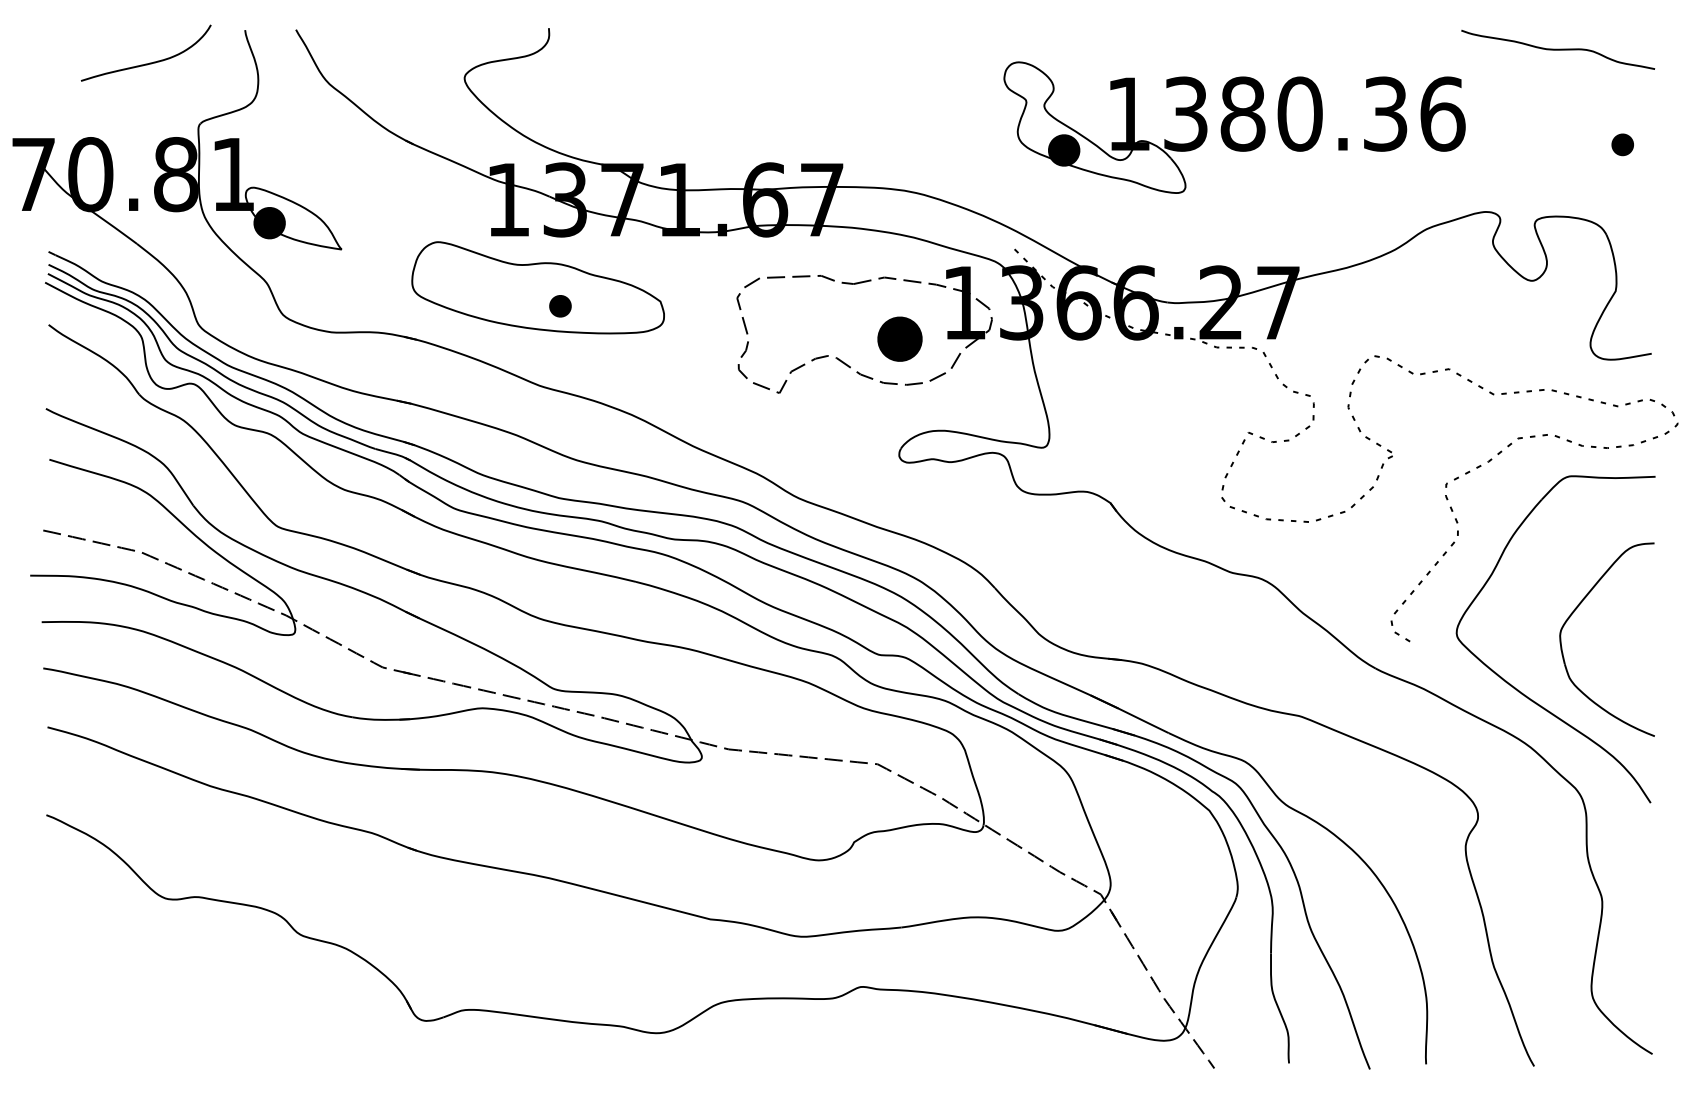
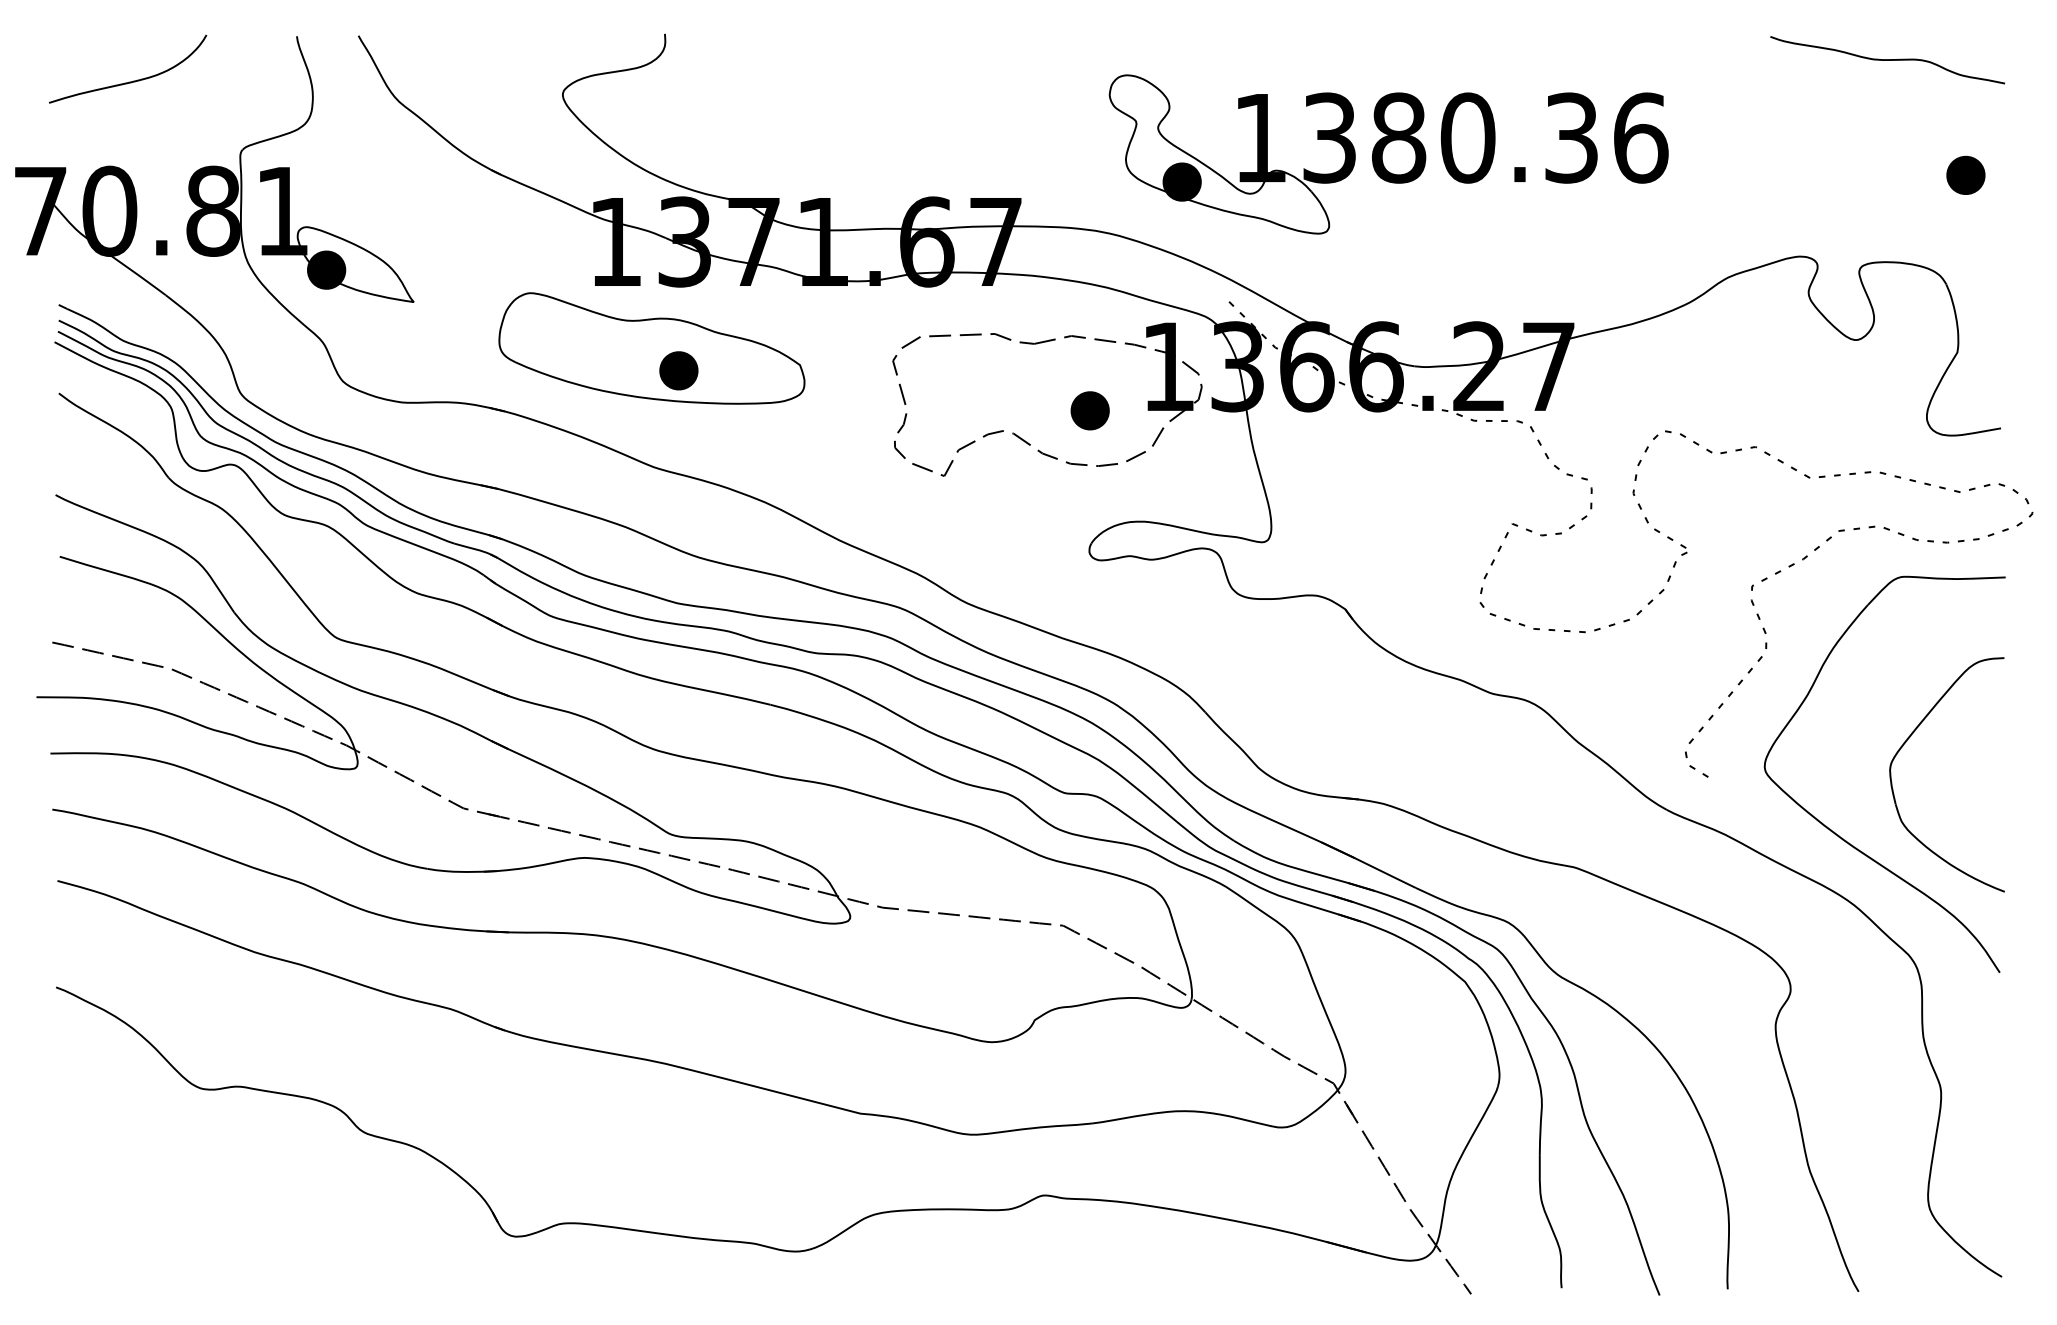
curve: (150, 62) -> (133, 80), moved
part: (1234, 127) -> (1388, 154), moved
part: (1622, 144) -> (1965, 174), size x1.43
part: (560, 305) -> (678, 370), size x1.43
part: (899, 338) -> (1089, 410), size x0.71

